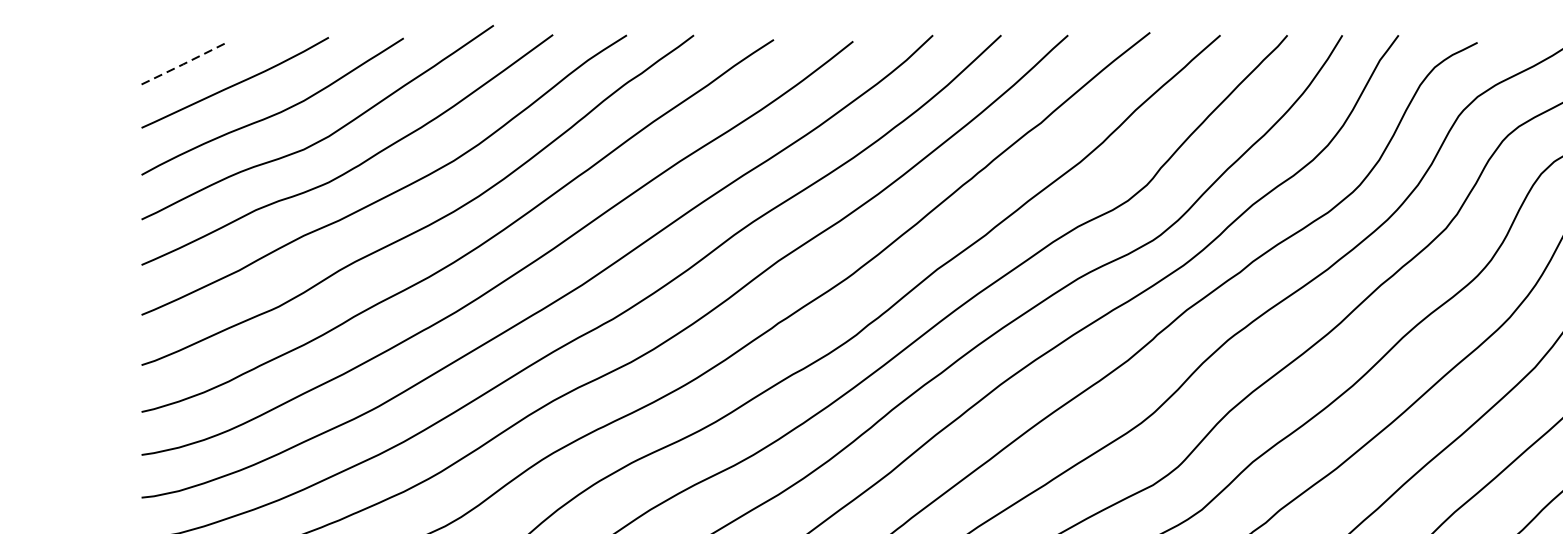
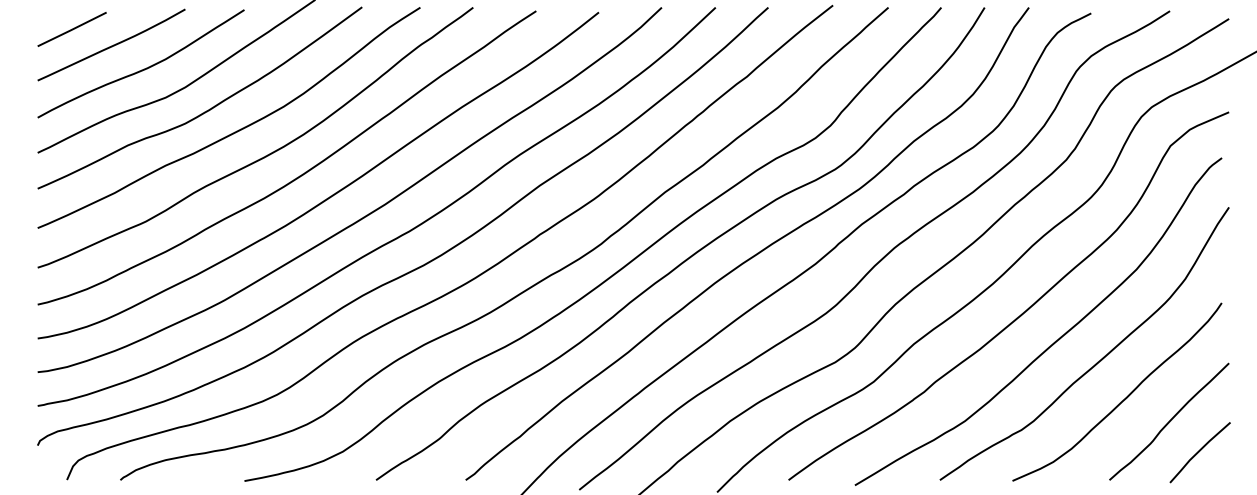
line: (185, 63) -> (72, 29), dashed -> solid

